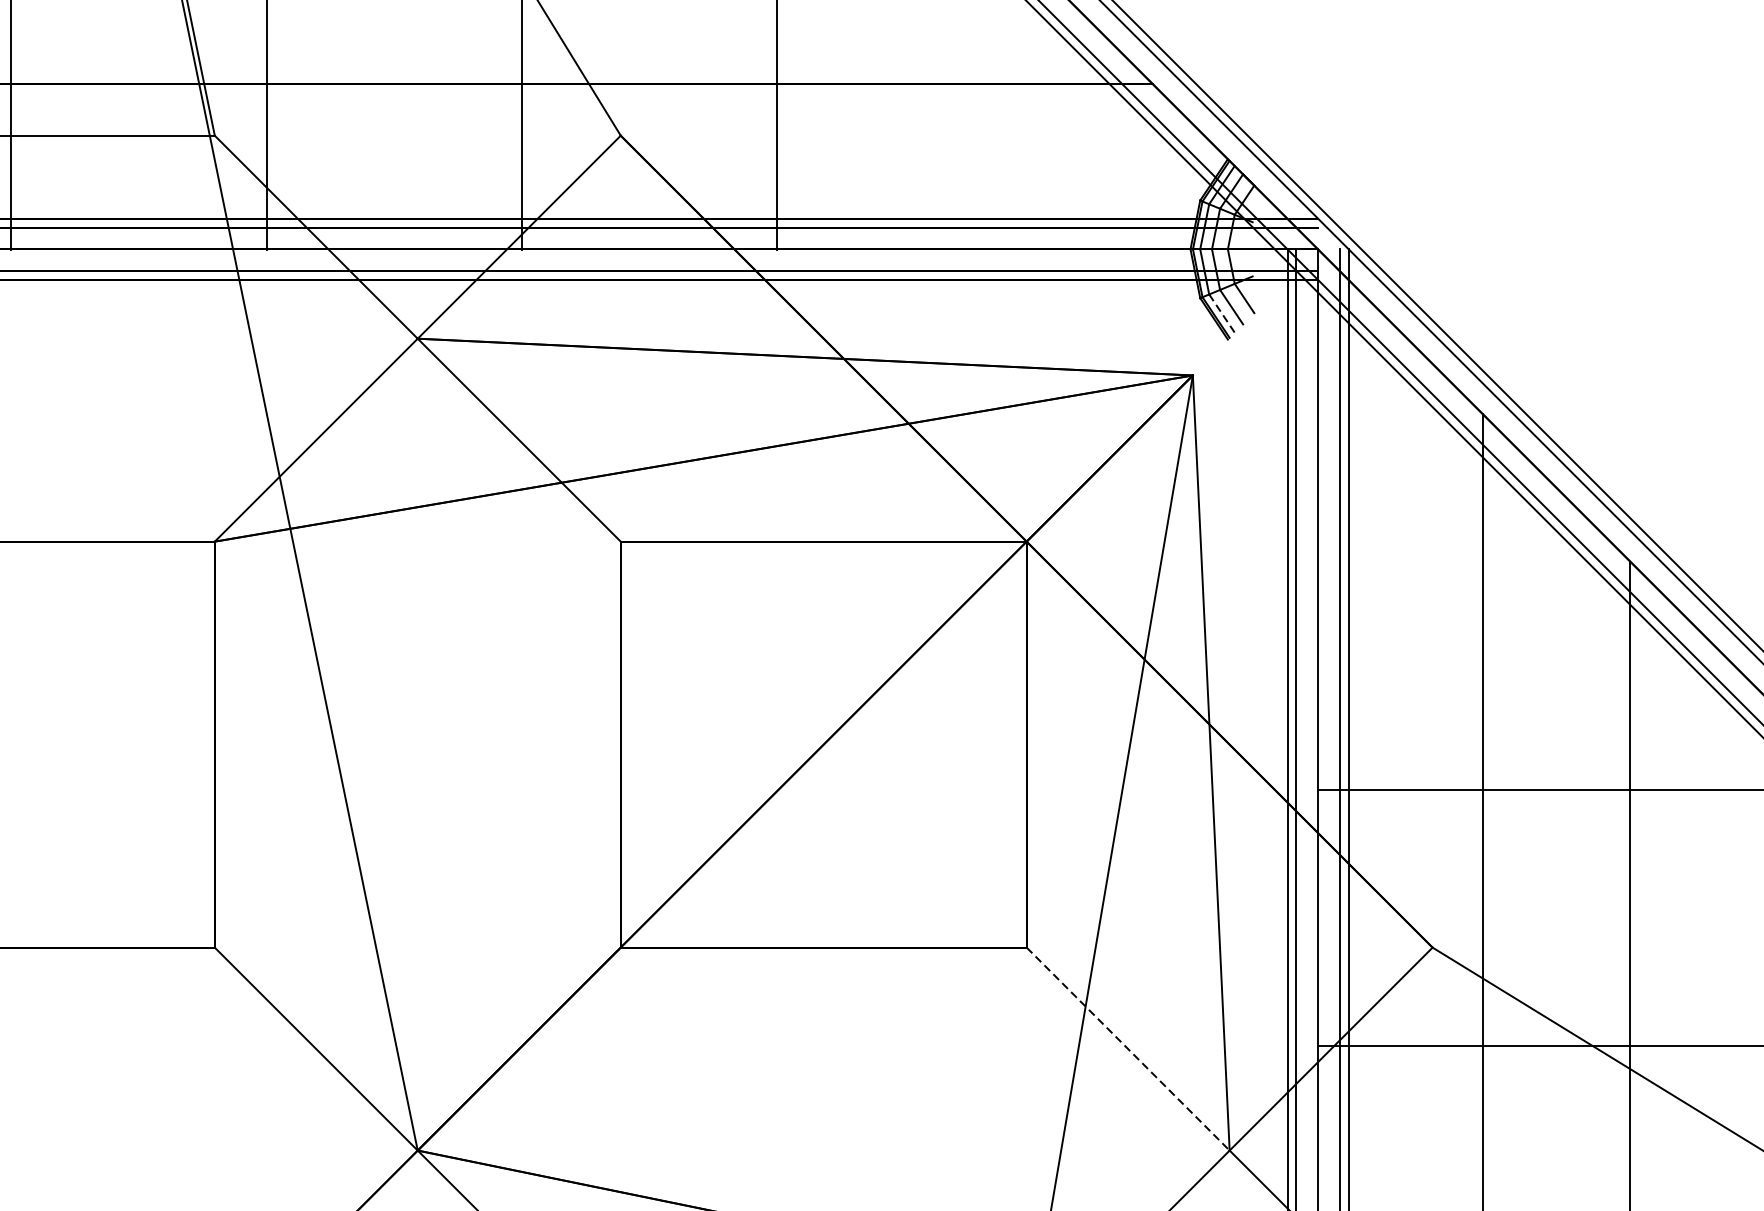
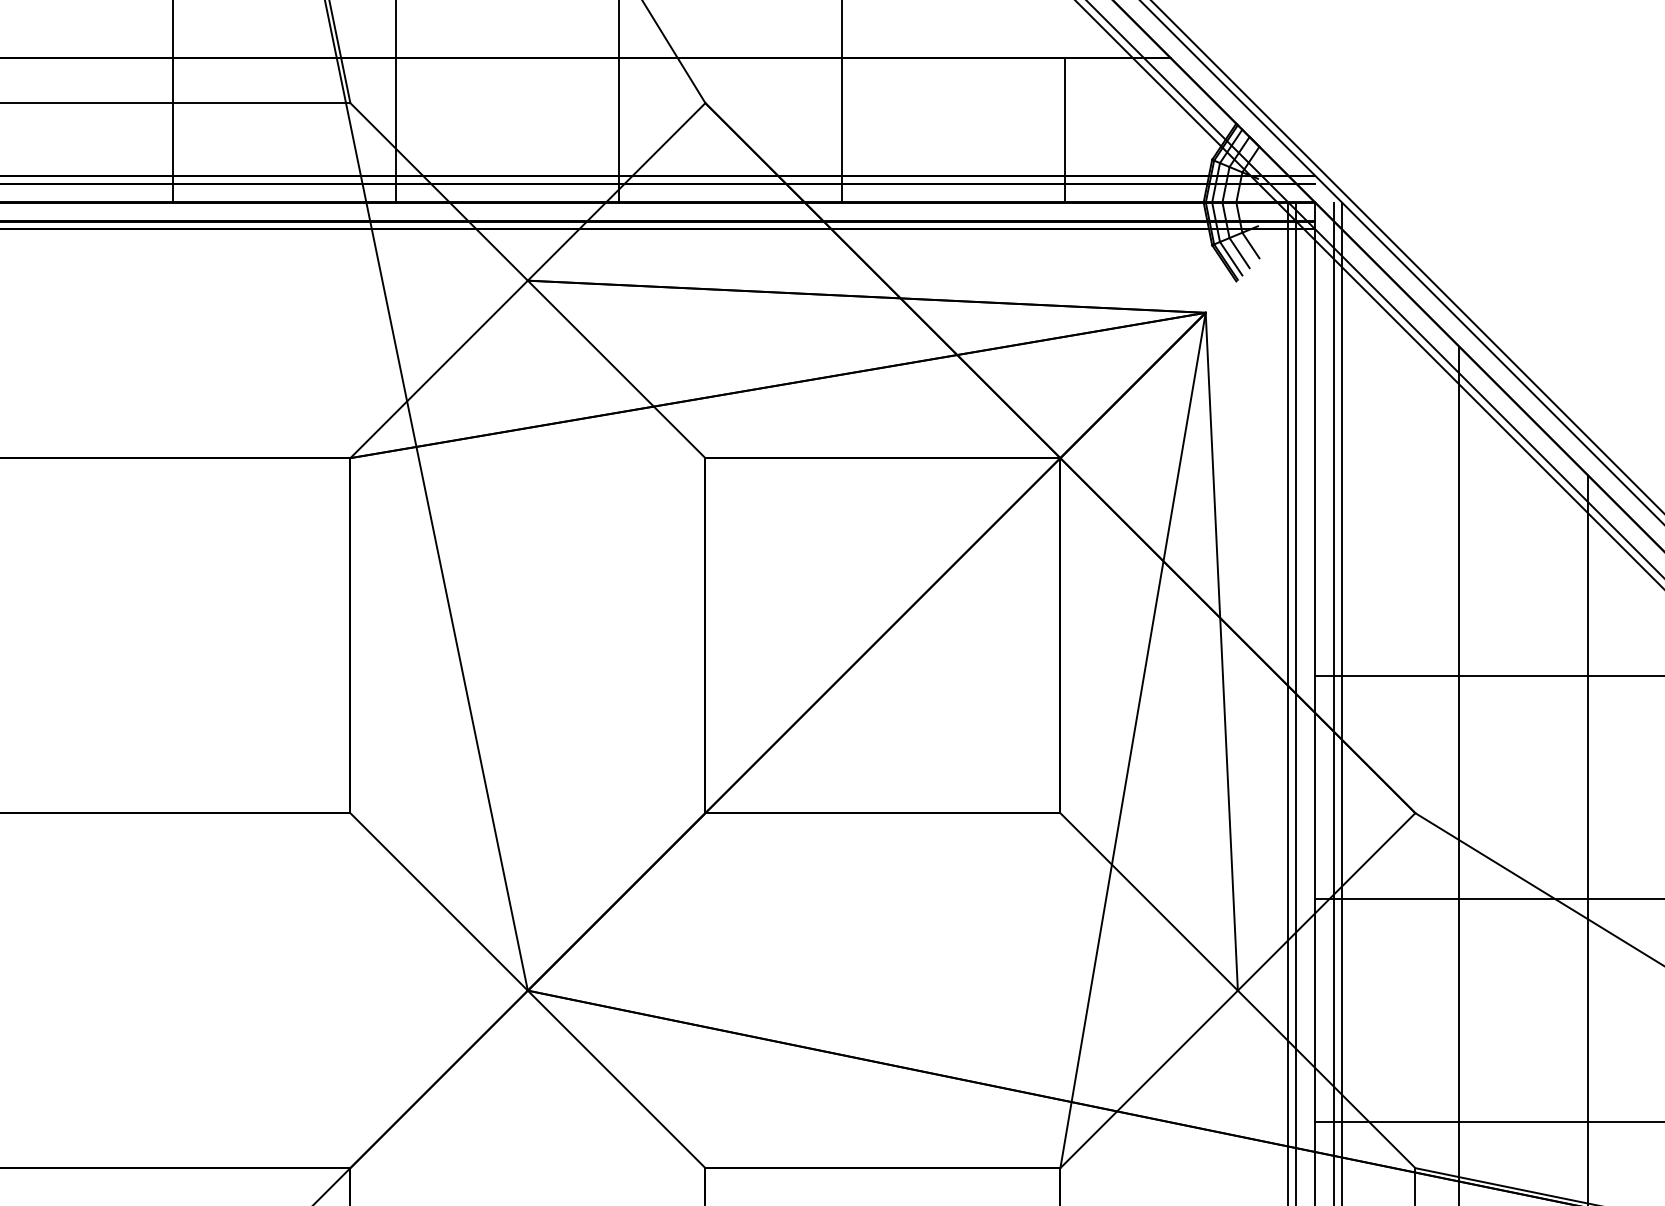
line: (1032, 166) -> (1065, 130), added
line: (1222, 314) -> (1231, 259), dashed -> solid
line: (1128, 1048) -> (1149, 901), dashed -> solid

